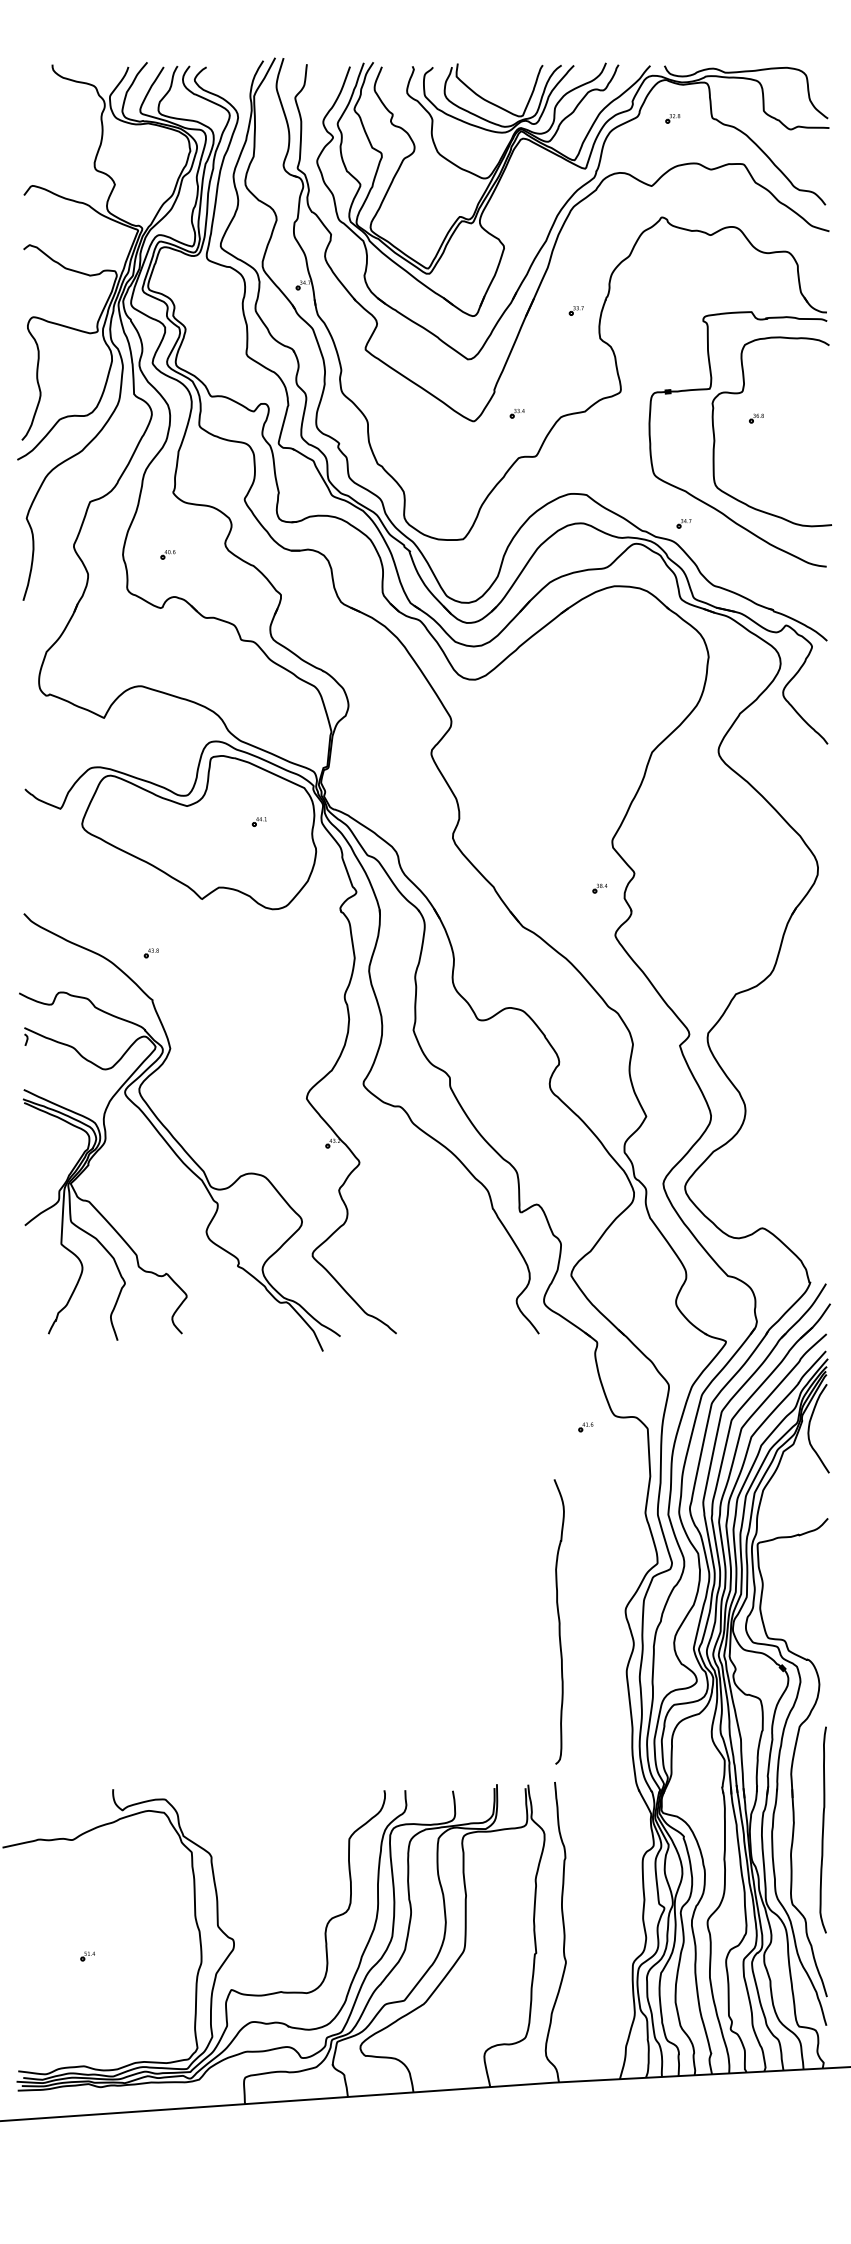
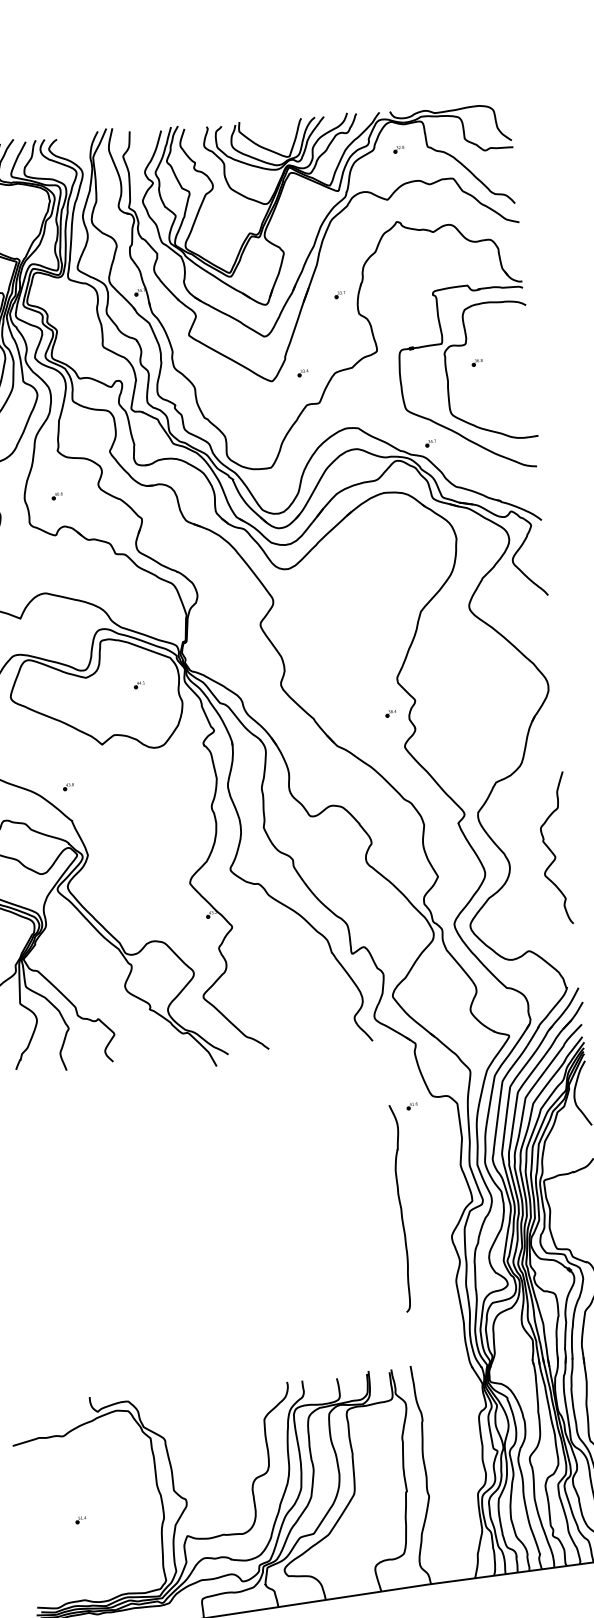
curve: (804, 1093) -> (551, 850), added
curve: (558, 1621) -> (400, 1208), moved

